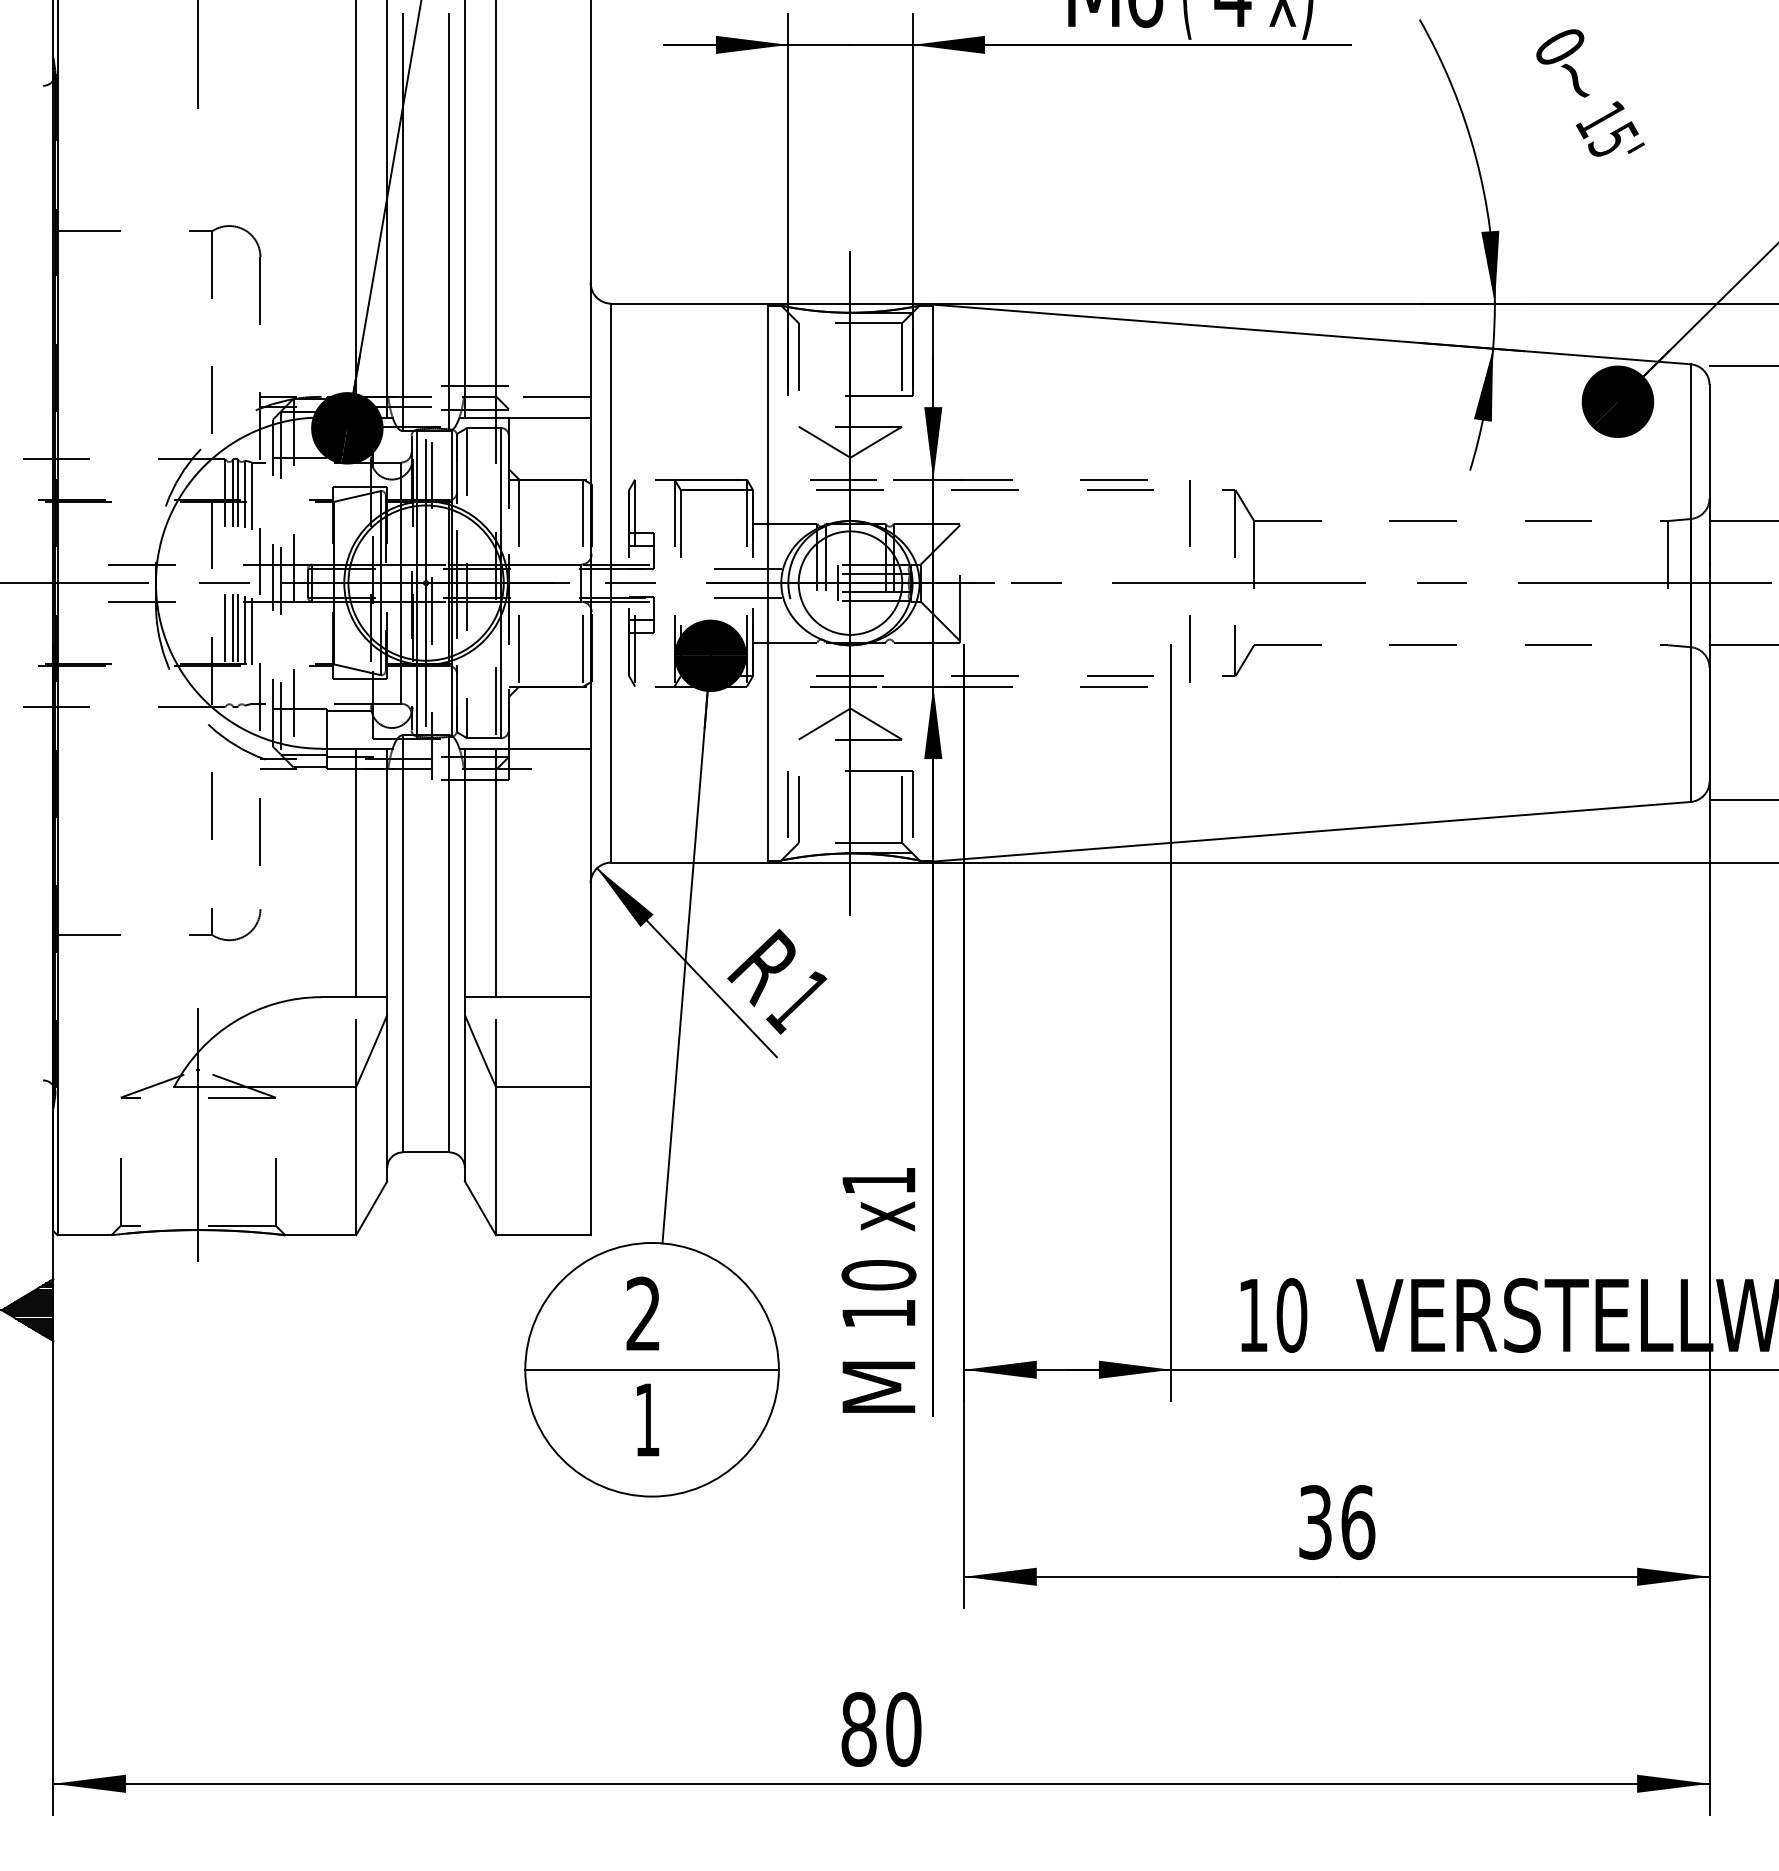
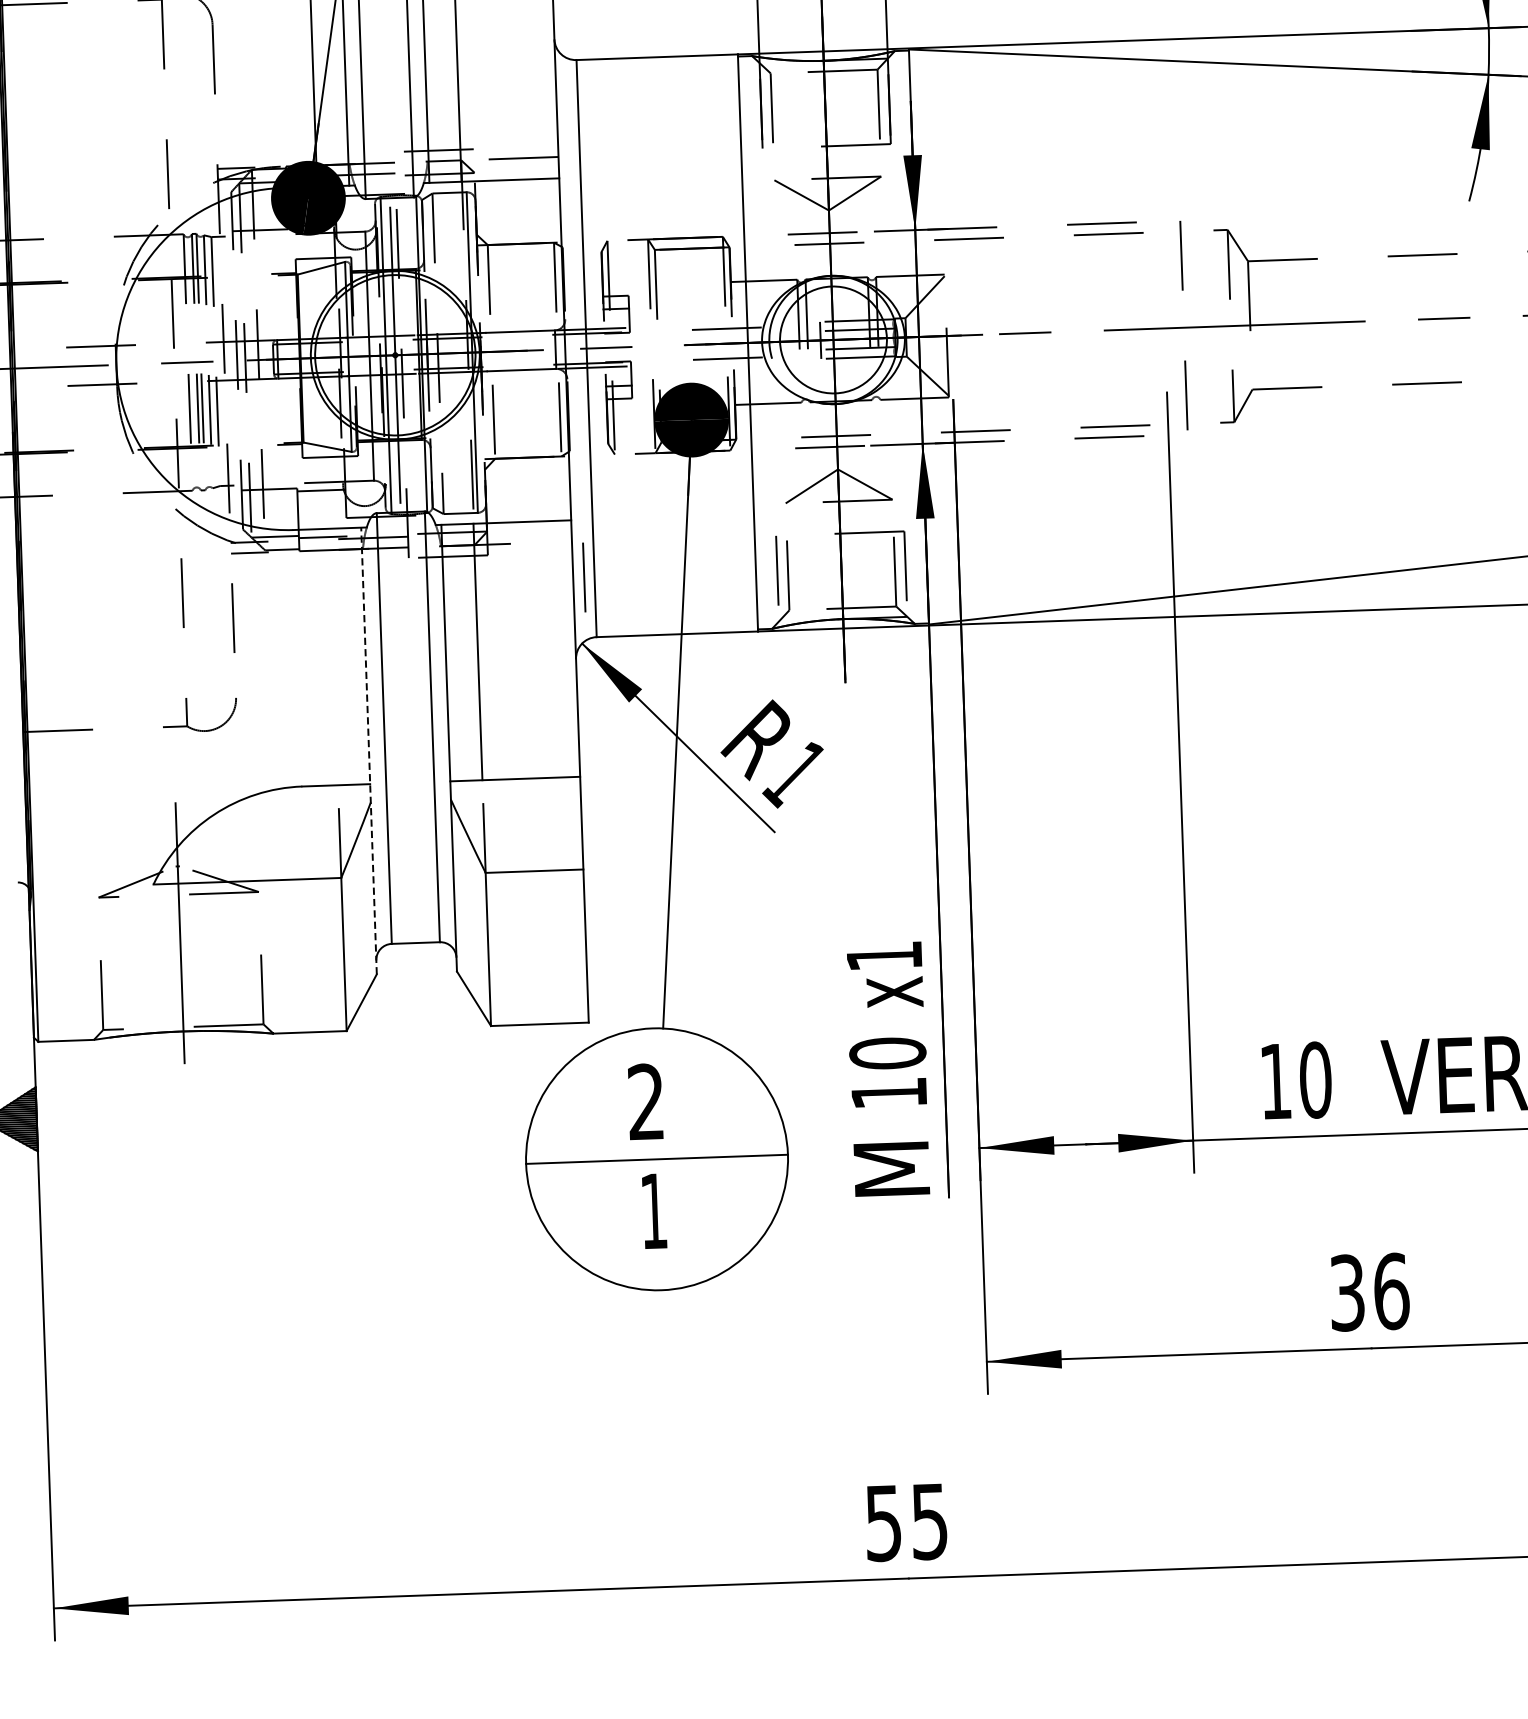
line: (600, 804) -> (583, 577), added
line: (356, 872) -> (333, 656), removed
line: (387, 964) -> (369, 750), solid -> dashed
text: (881, 1729) -> (906, 1522), 80 -> 55

